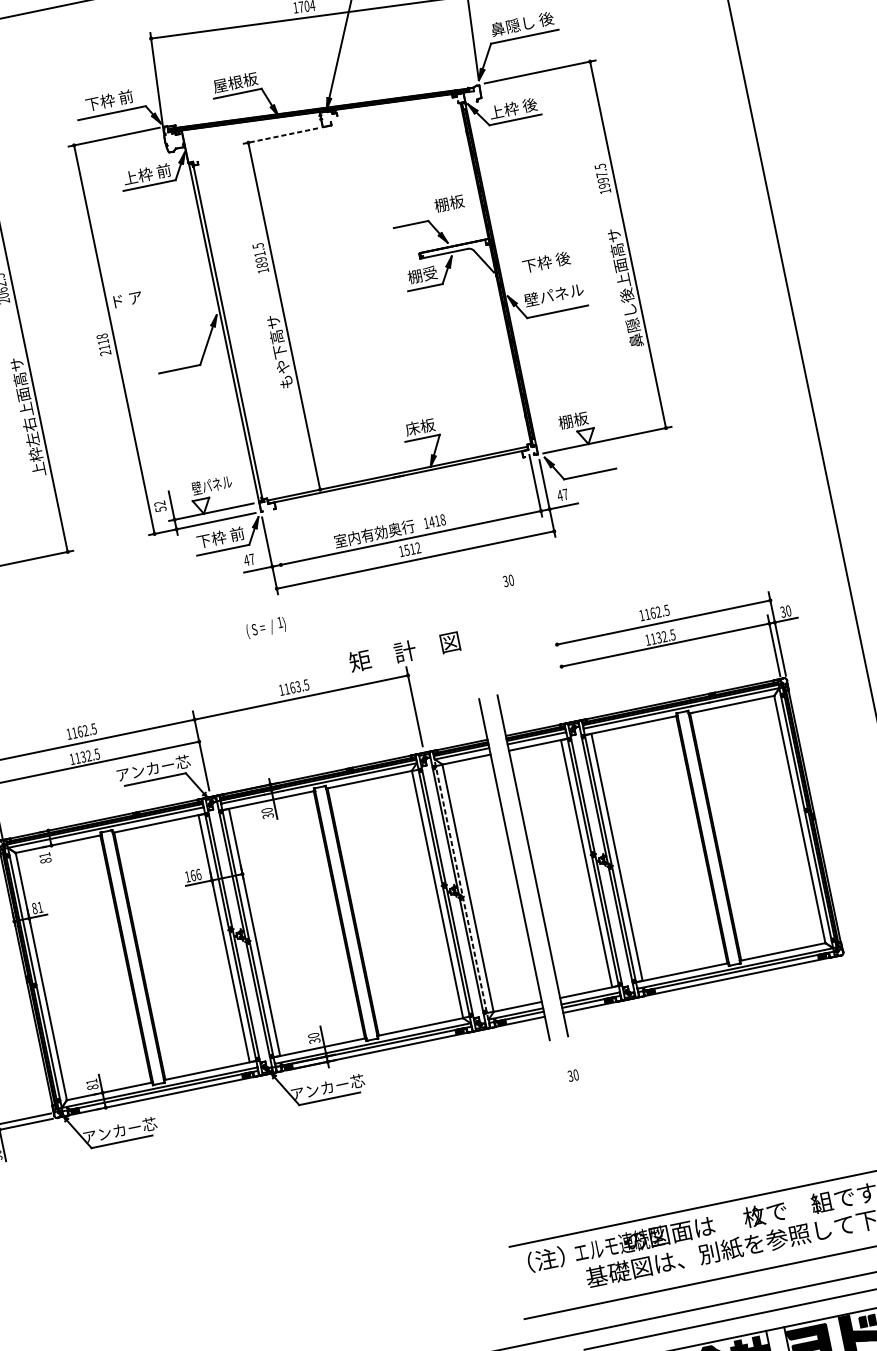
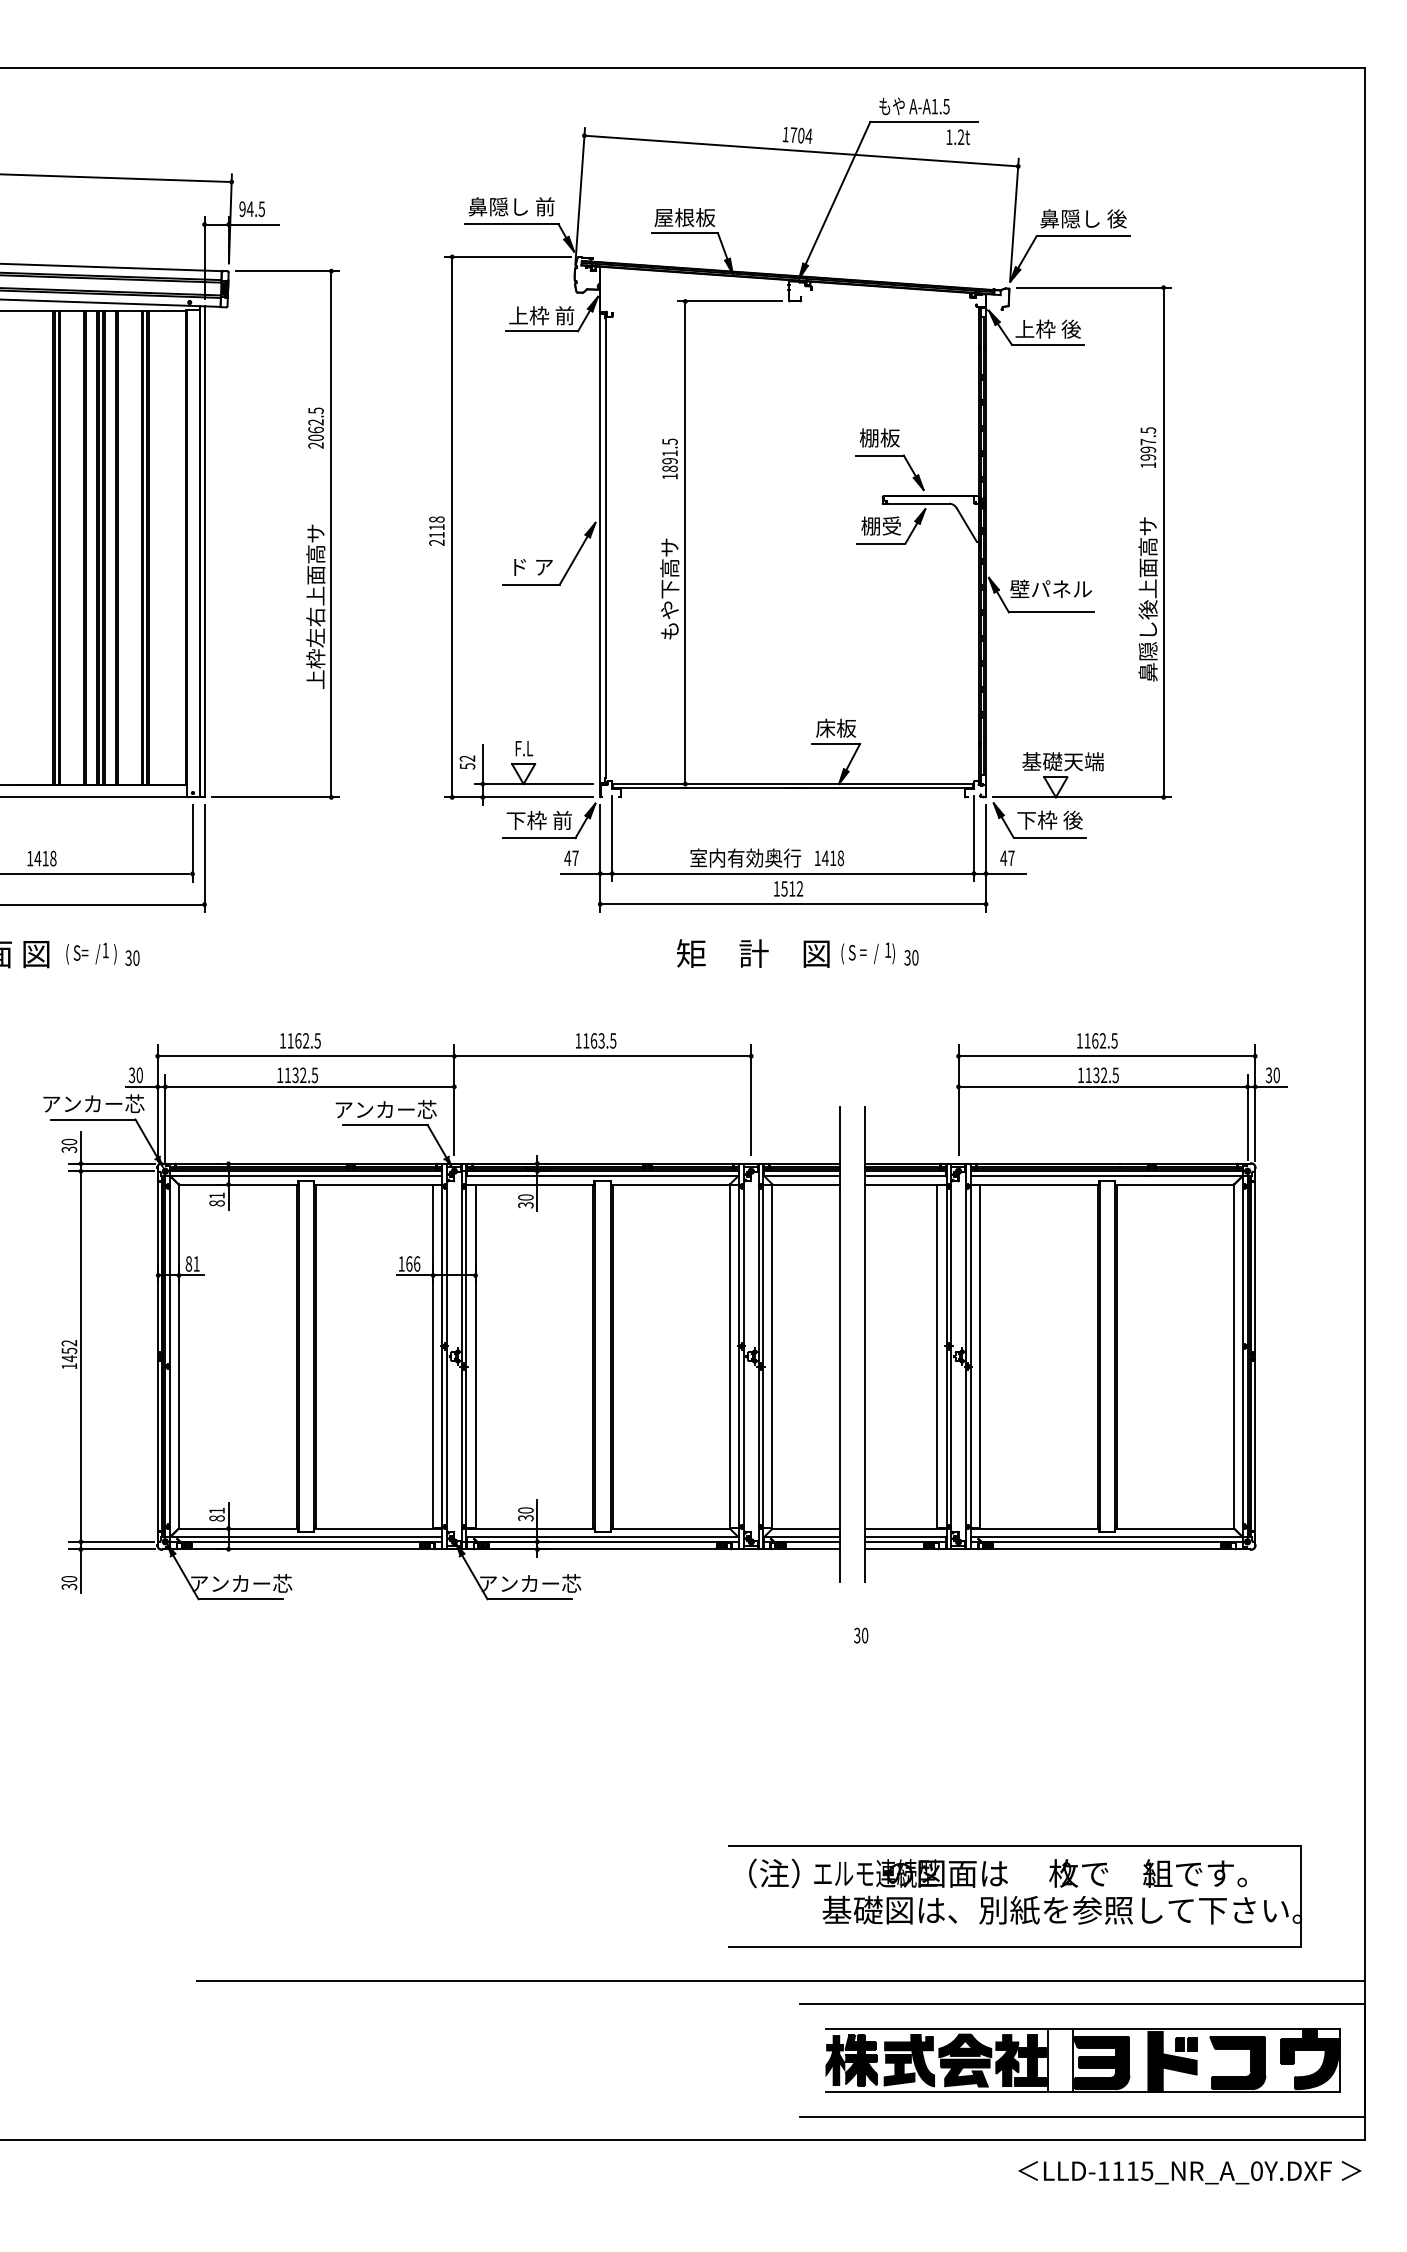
text: (109, 100) -> (511, 206), 下枠 前 -> 鼻隠し 前
line: (280, 136) -> (729, 301), dashed -> solid
text: (449, 203) -> (879, 437), moved
text: (545, 261) -> (1049, 819), moved
text: (128, 299) -> (533, 567), moved
text: (588, 417) -> (1063, 761), 棚板 -> 基礎天端
text: (211, 484) -> (541, 747), 壁パネル -> F.L
line: (275, 539) -> (612, 838), added
text: (265, 627) -> (867, 953), moved
text: (404, 651) -> (753, 953), moved
line: (563, 675) -> (958, 1099), added
line: (53, 854) -> (228, 1196), added
line: (461, 889) -> (763, 1356), dashed -> solid

